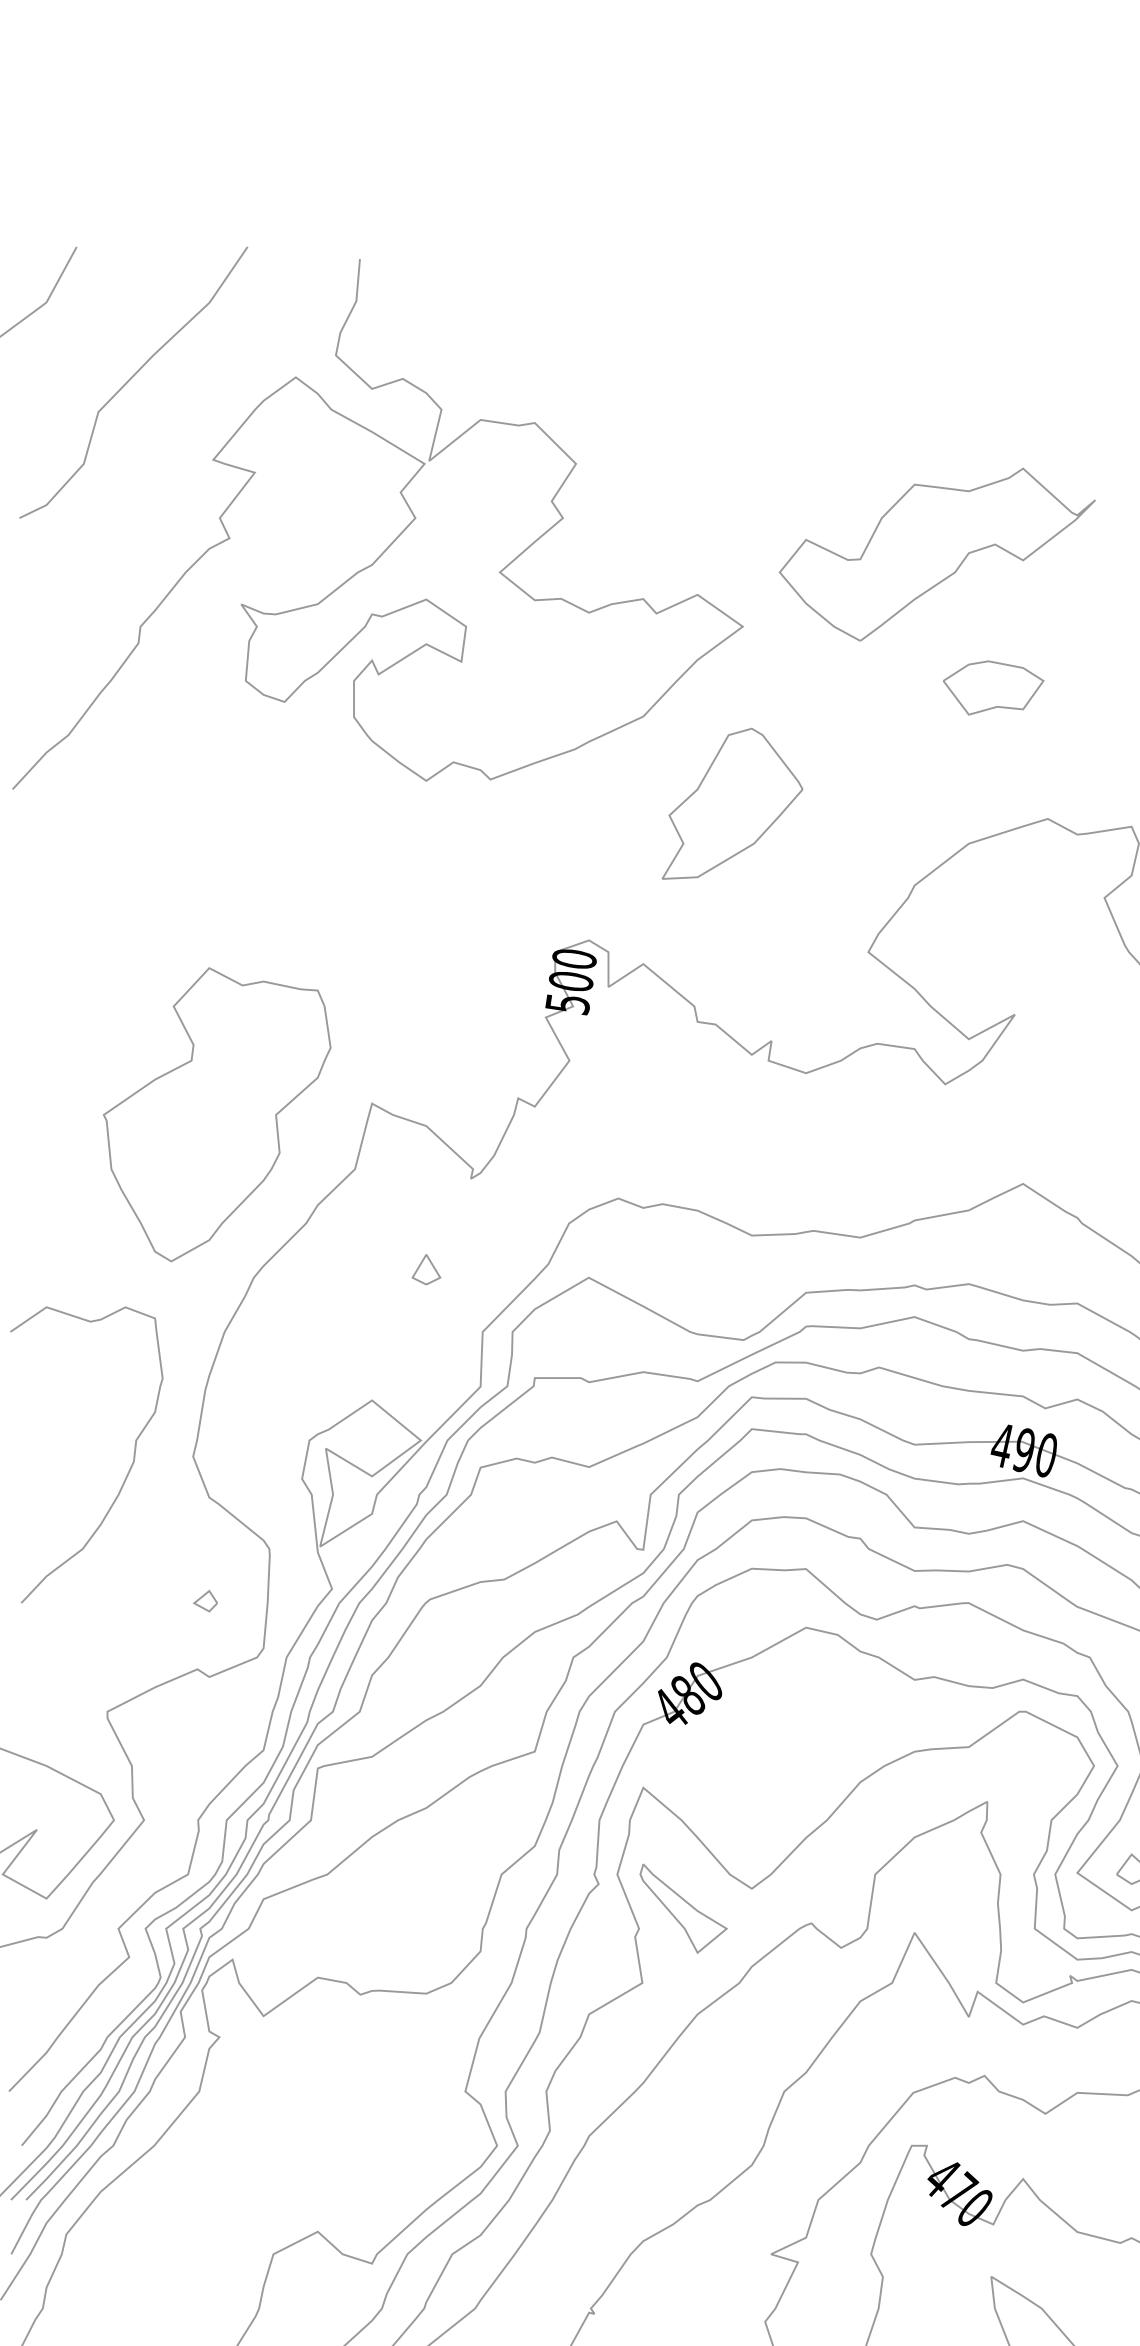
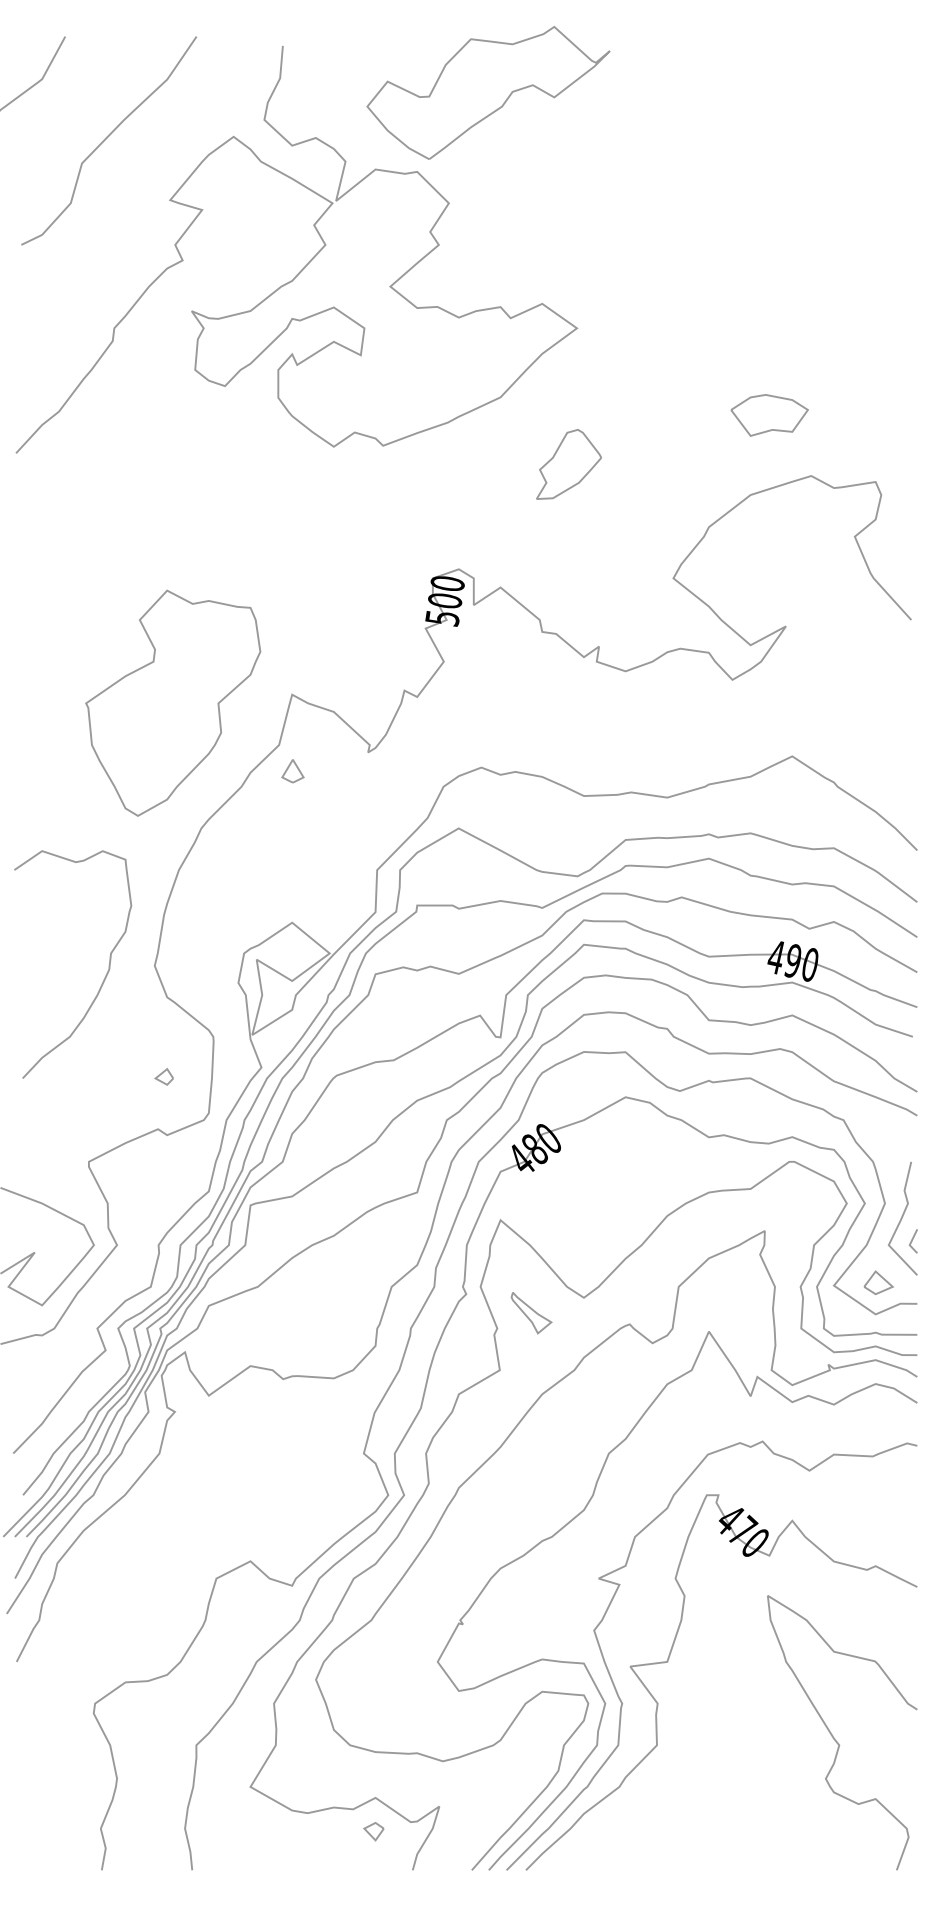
part: (937, 554) -> (488, 92), moved
part: (993, 688) -> (769, 415), moved
part: (731, 803) -> (568, 464), size x0.6
part: (425, 1269) -> (292, 771), moved
part: (683, 1907) -> (531, 1312), size x0.6

